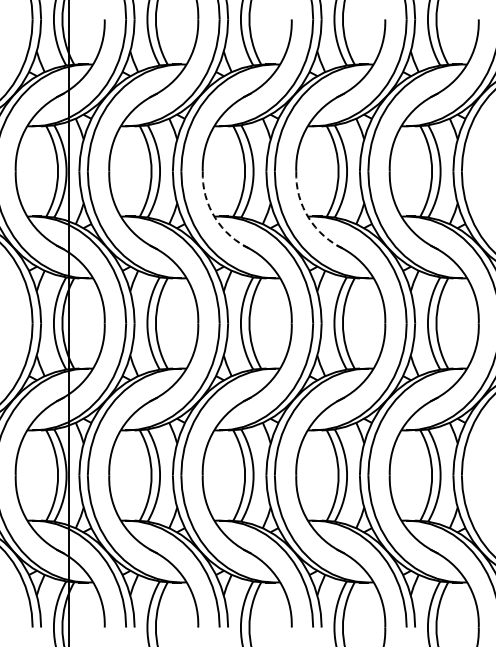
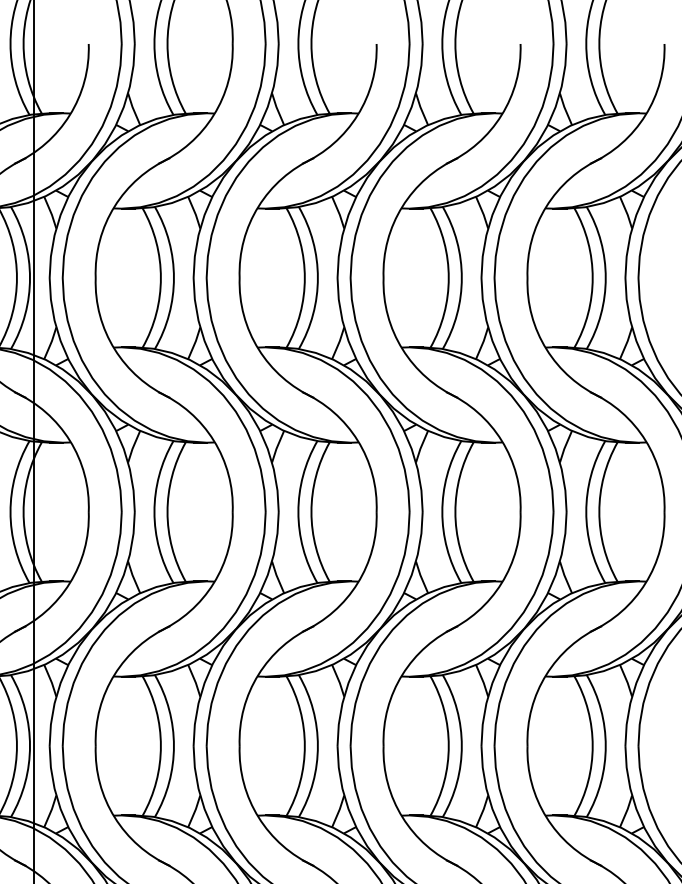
arc: (215, 217) -> (259, 348), dashed -> solid
arc: (308, 217) -> (402, 348), dashed -> solid

